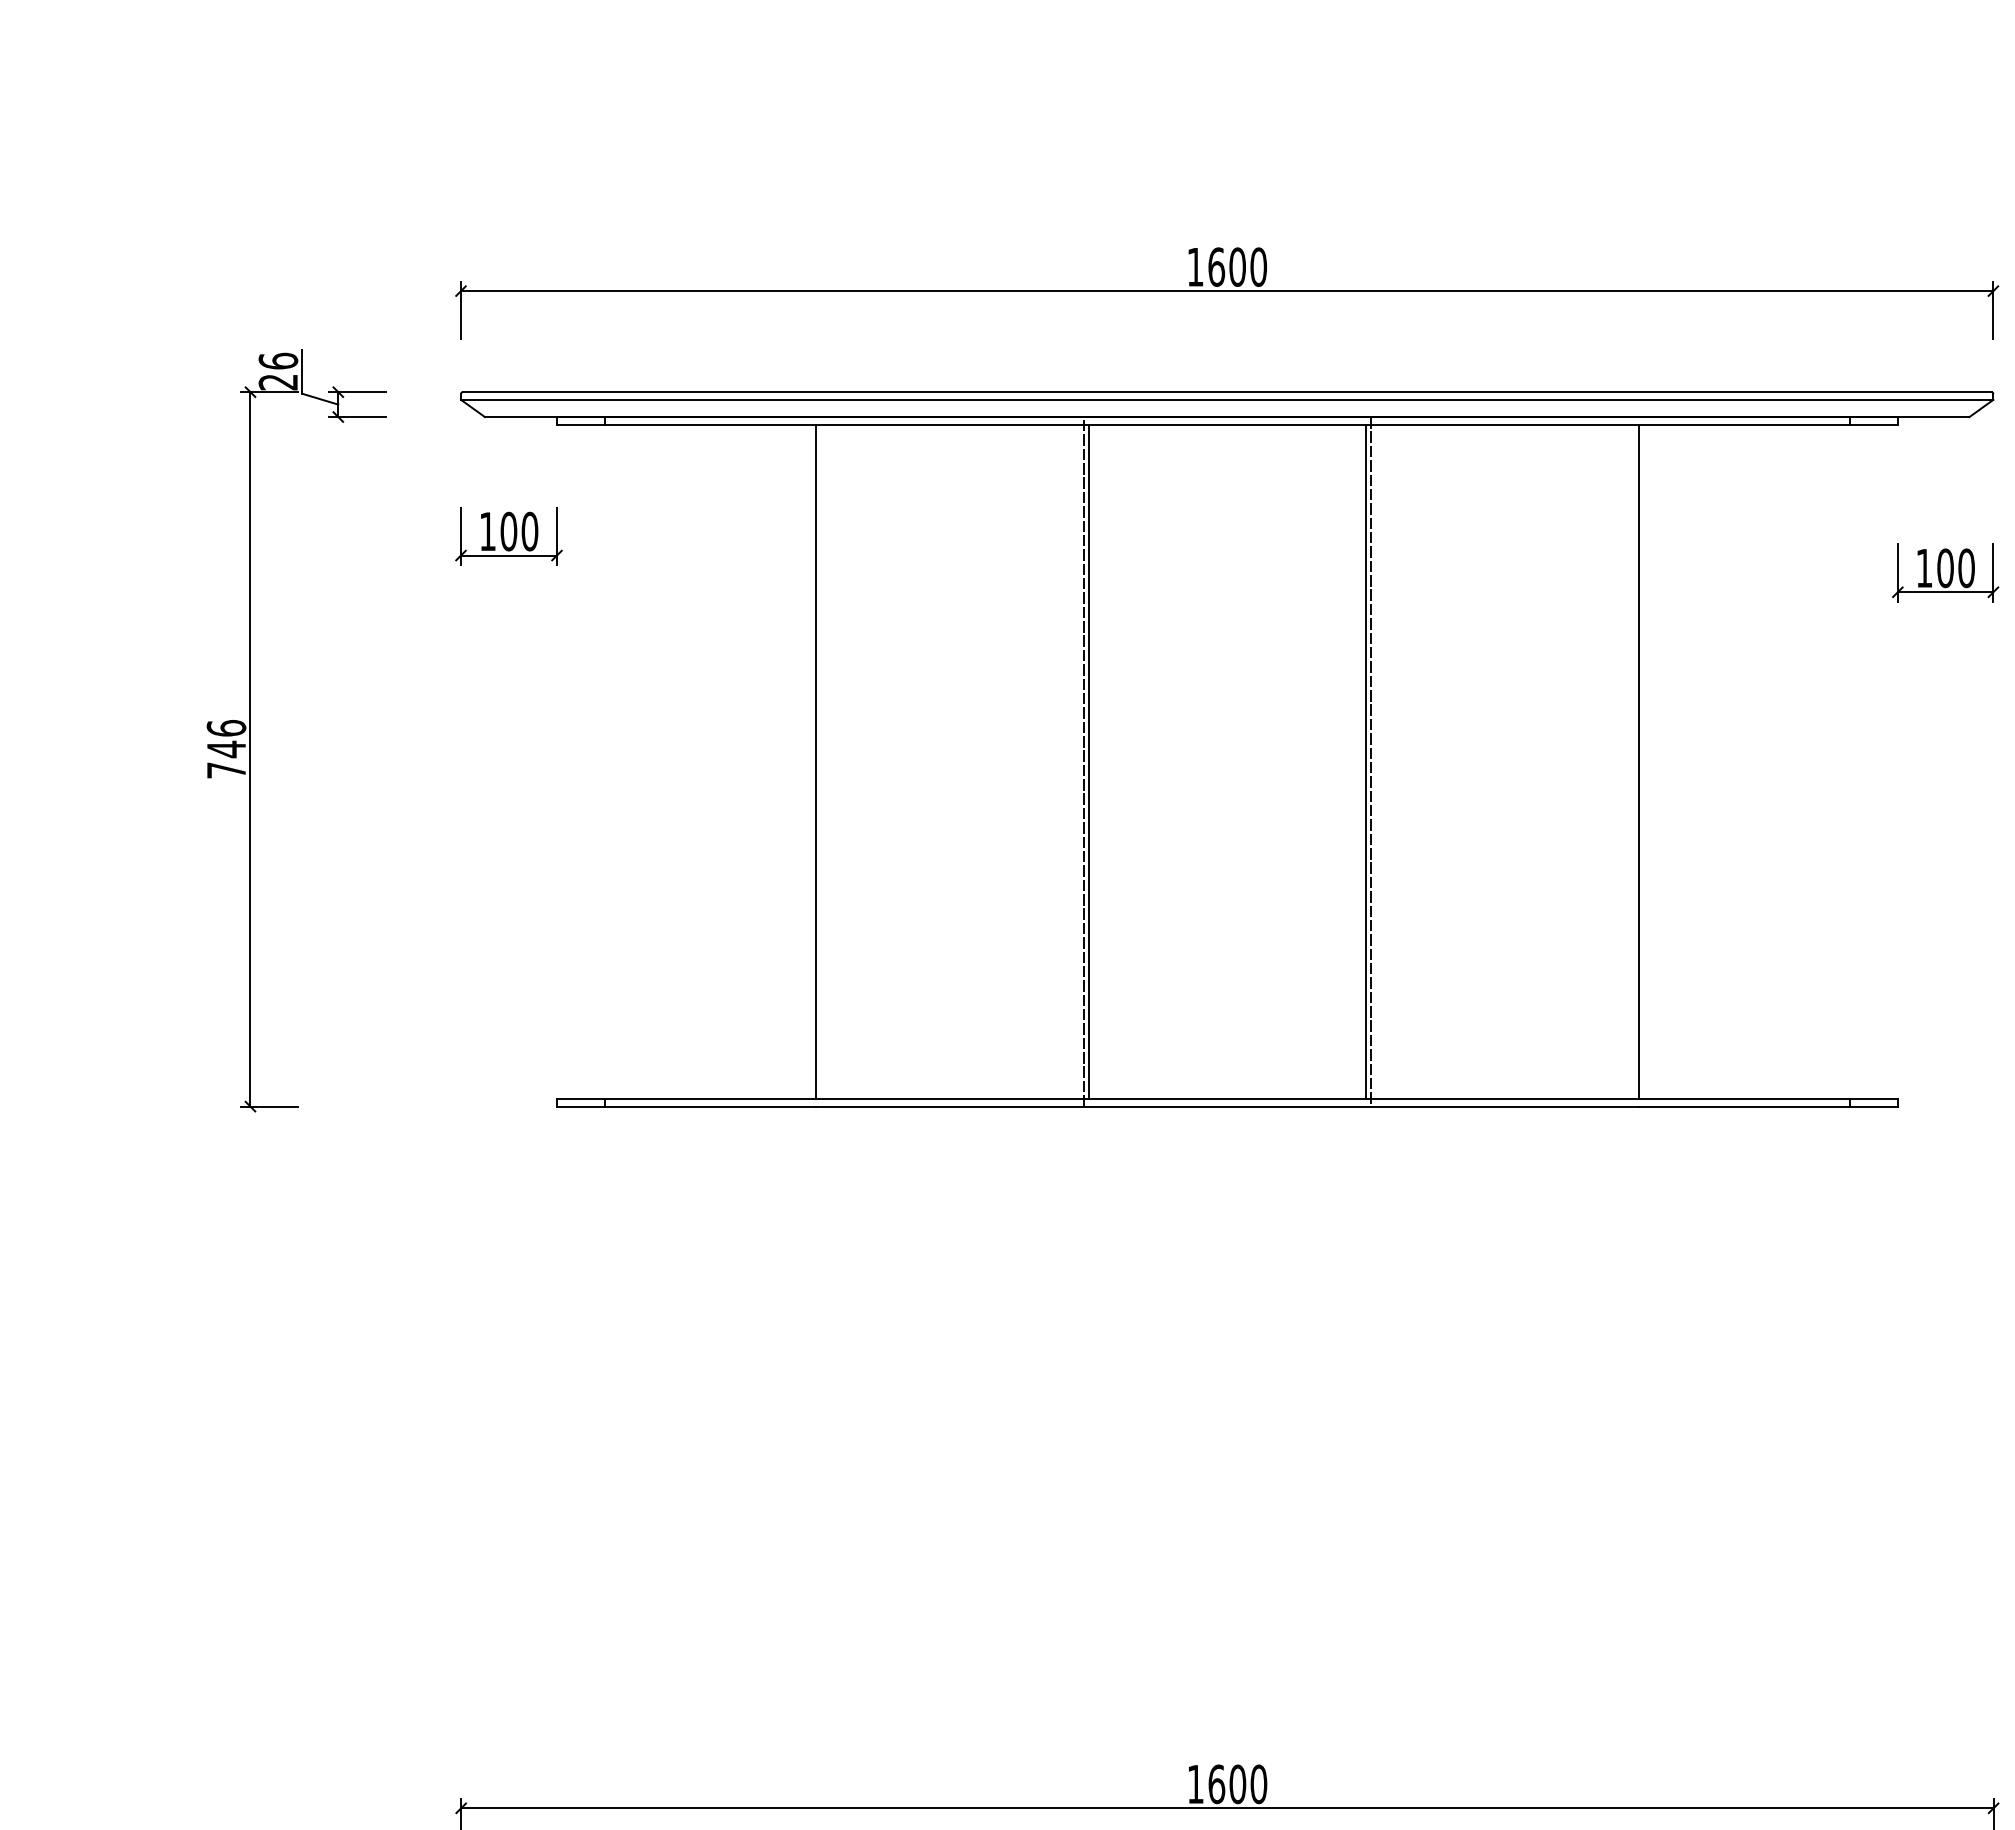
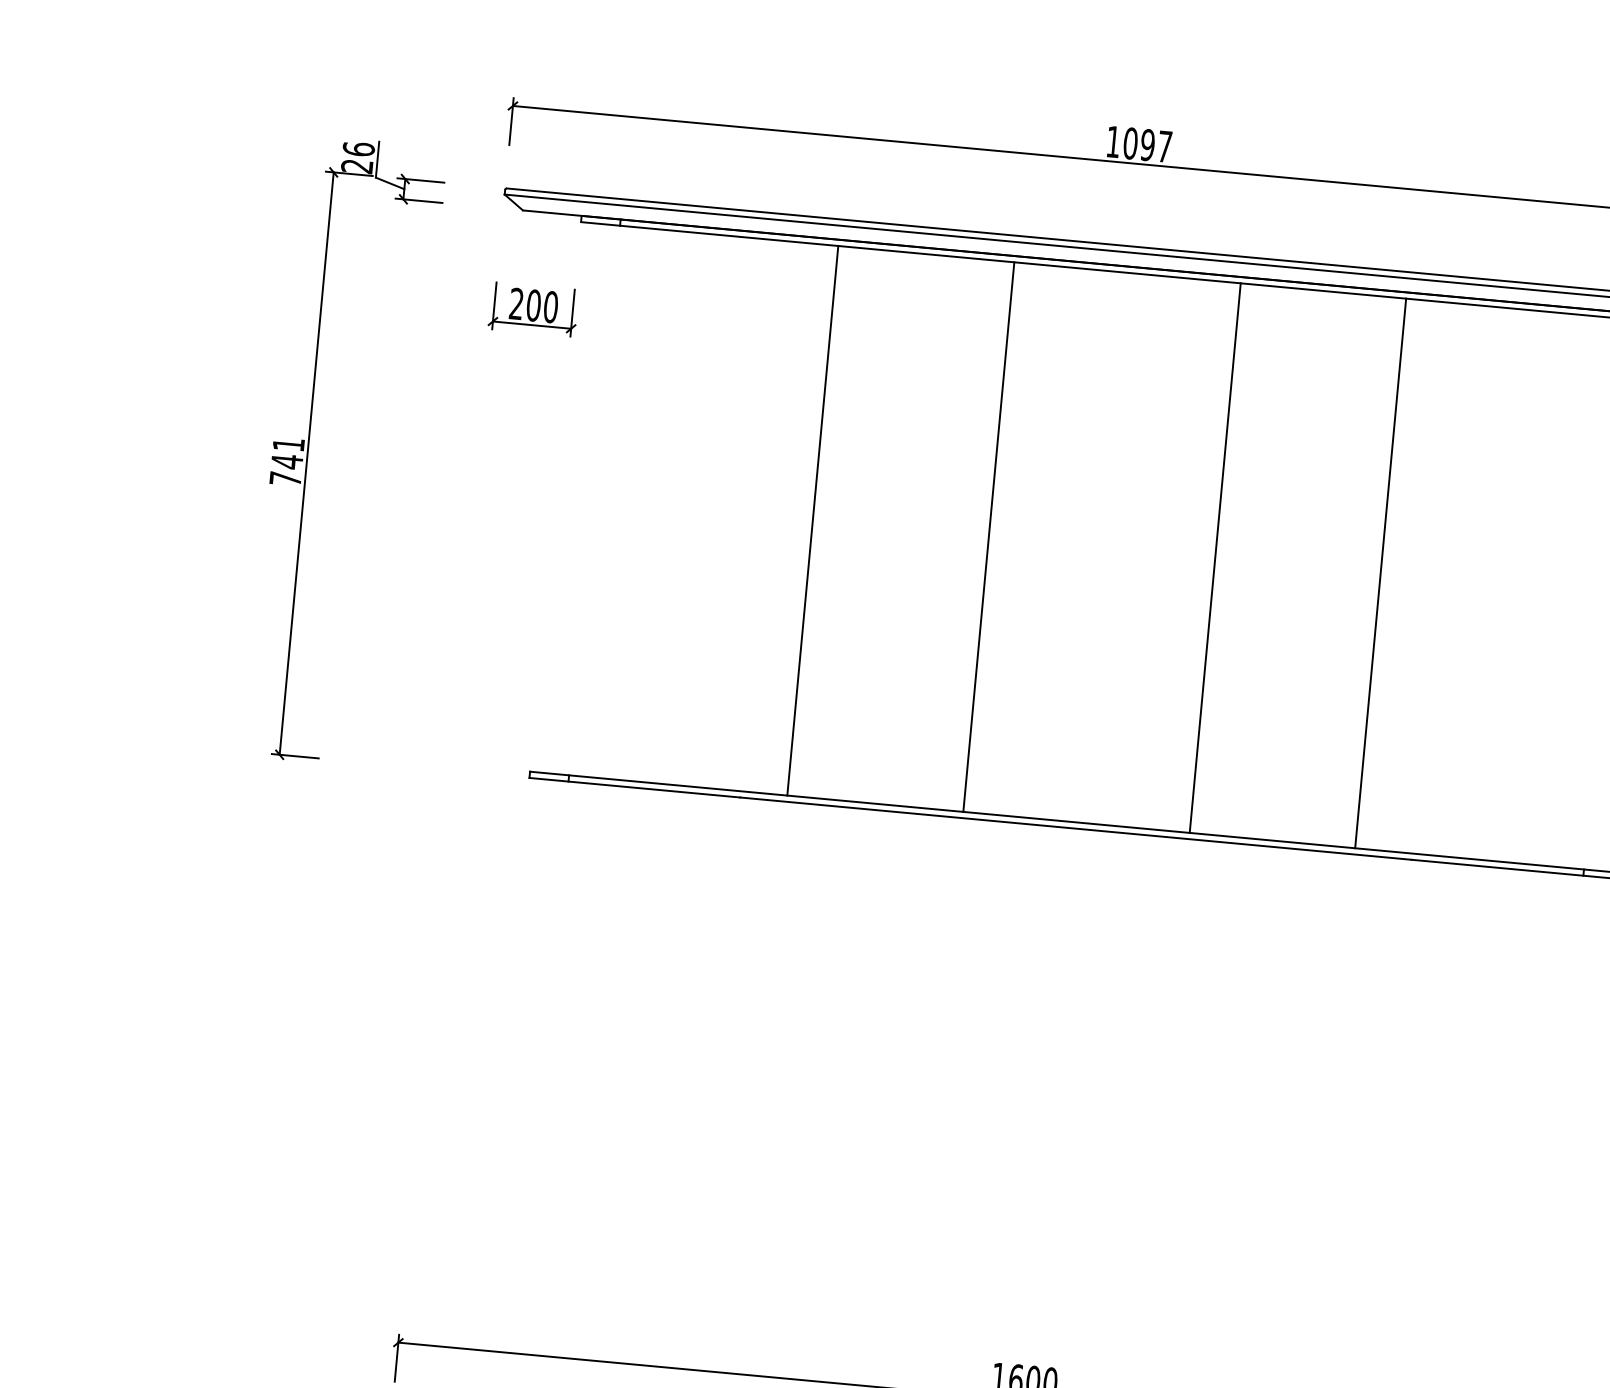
text: (1237, 266) -> (1147, 144), 1600 -> 1097
text: (487, 530) -> (516, 303), 100 -> 200
text: (226, 728) -> (288, 444), 746 -> 741
line: (815, 761) -> (812, 520), moved
line: (1083, 761) -> (984, 536), removed
line: (1371, 761) -> (1219, 558), removed
line: (1639, 761) -> (1380, 573), moved

